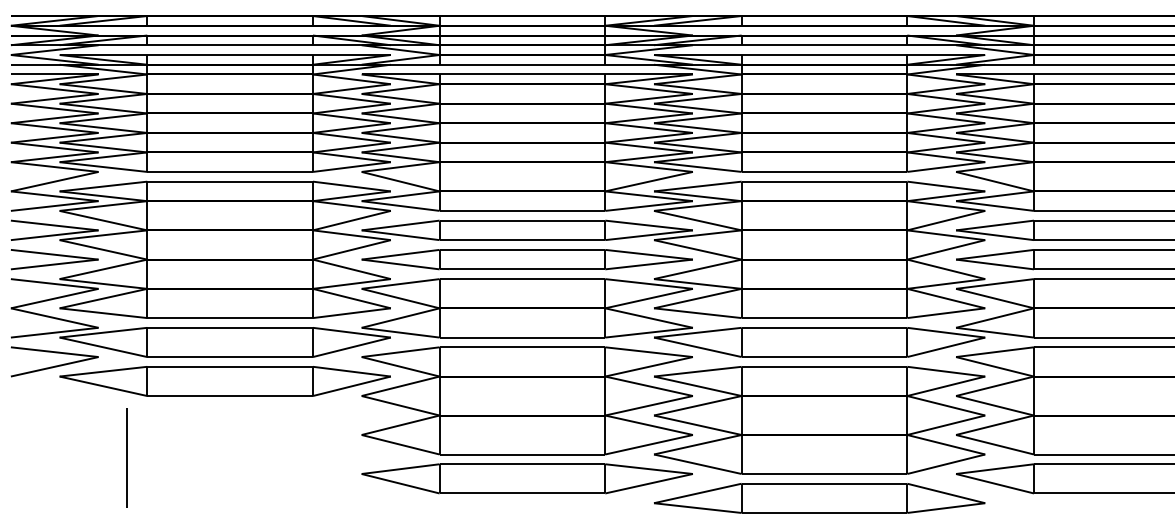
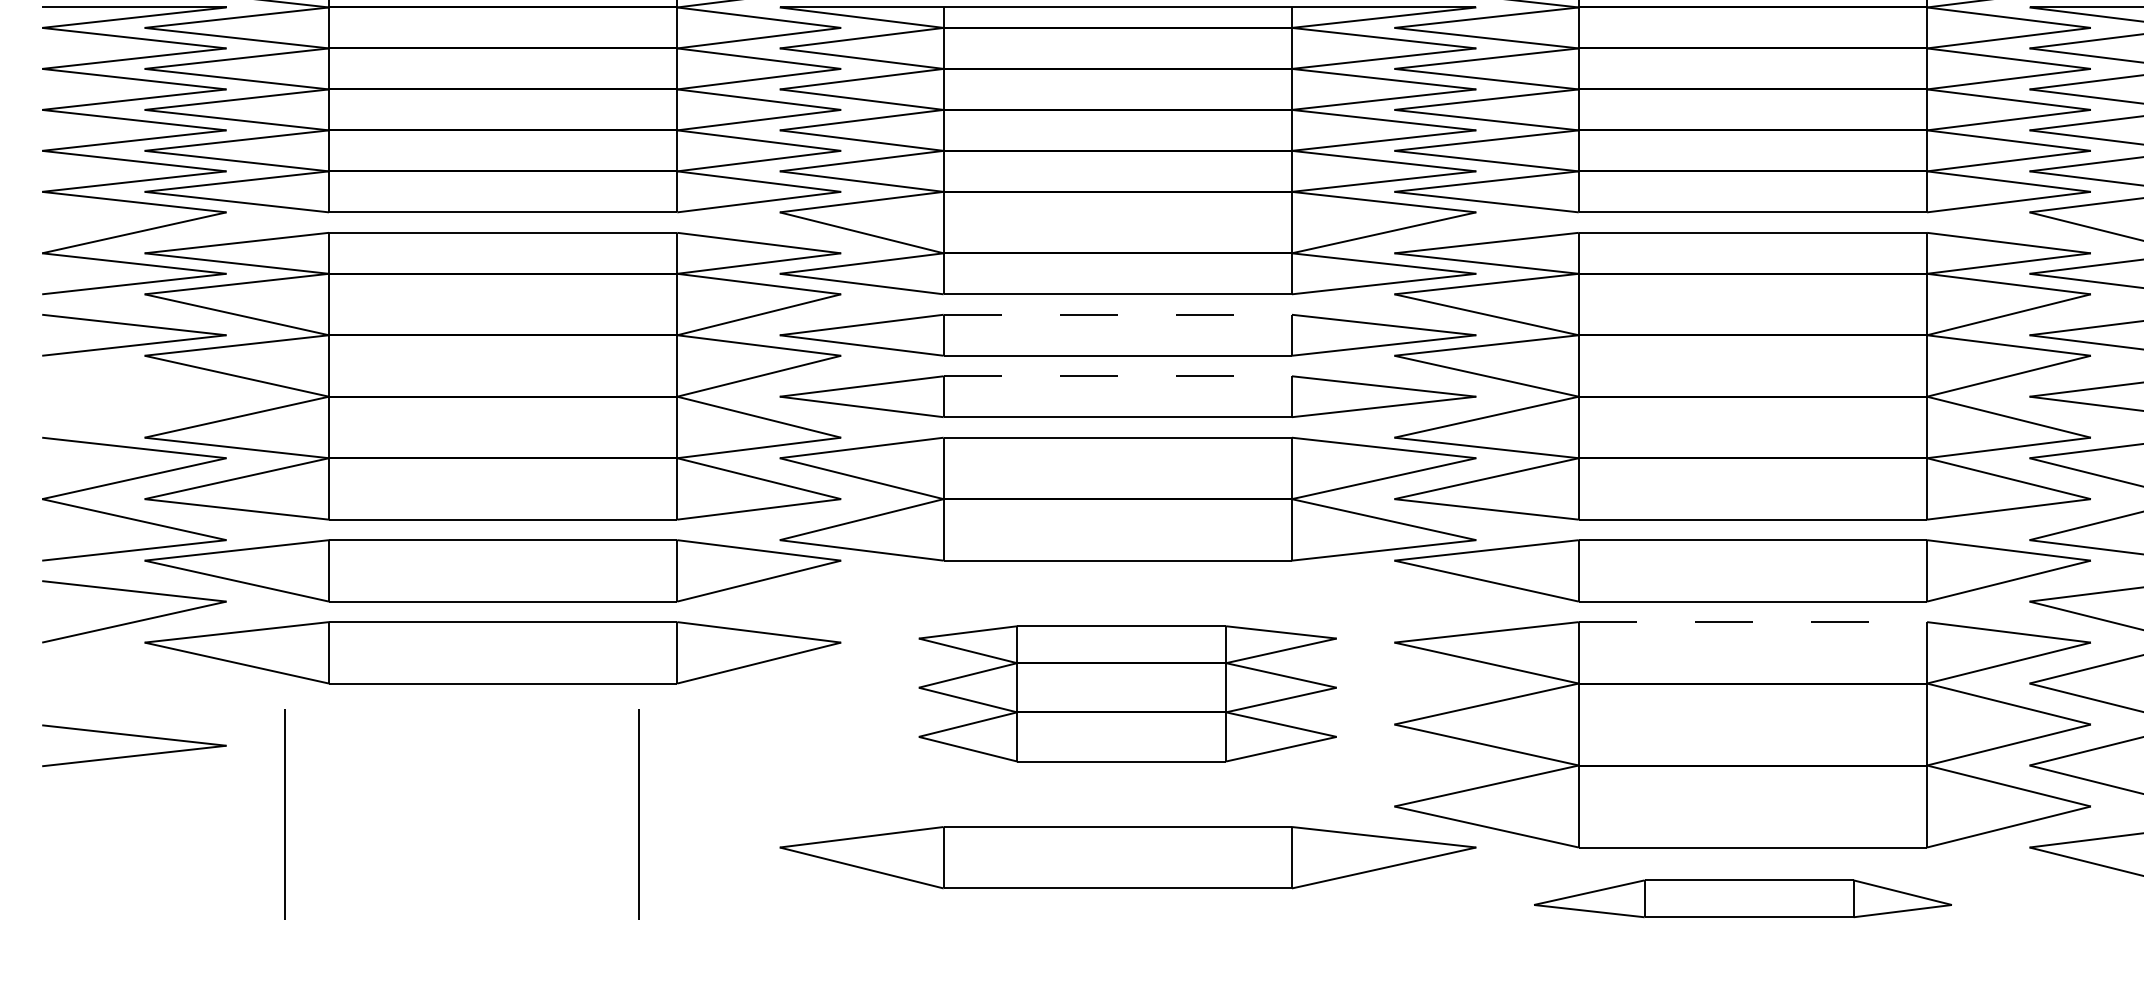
line: (522, 220) -> (1117, 314), solid -> dashed
line: (522, 249) -> (1117, 375), solid -> dashed
part: (54, 259) -> (133, 745), moved
line: (824, 366) -> (1752, 621), solid -> dashed
part: (526, 400) -> (1126, 692), size x0.6
line: (294, 457) -> (638, 812), added
part: (819, 498) -> (1742, 899), size x0.6

